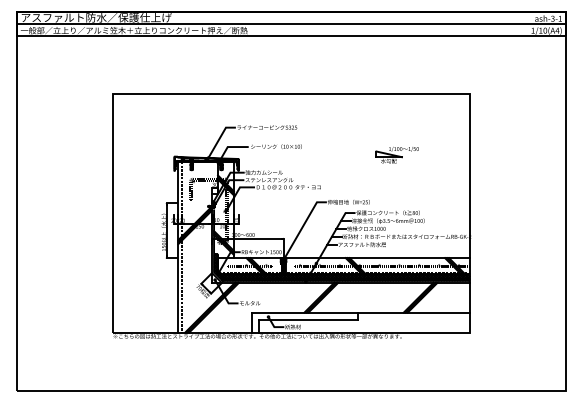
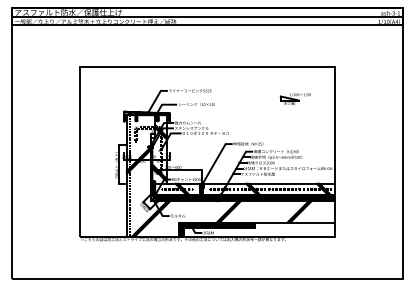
part: (396, 155) -> (295, 99), moved
hatch: (304, 322) -> (216, 229), added

